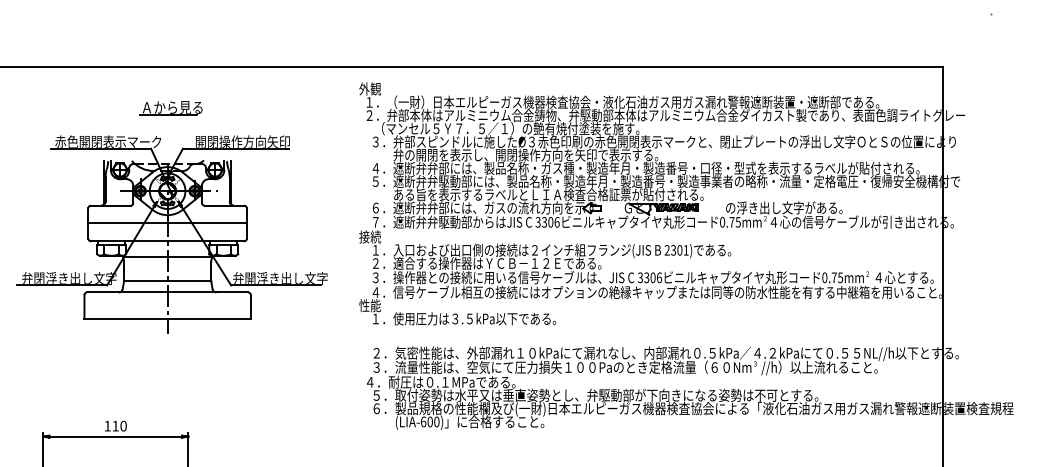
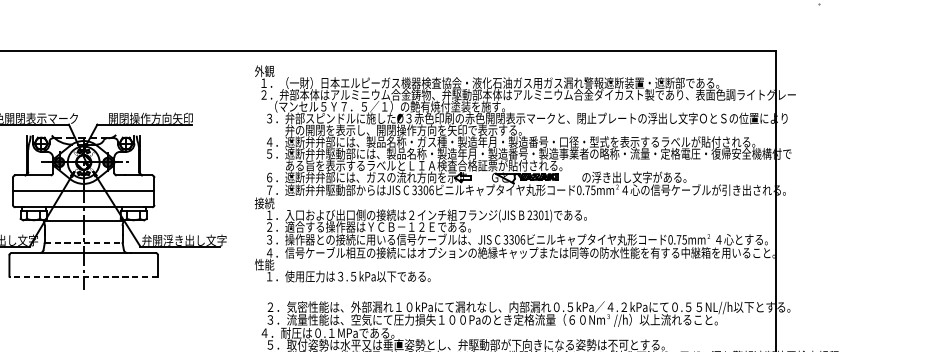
part: (170, 108) -> (86, 88), removed
line: (167, 281) -> (83, 243), solid -> dashed
line: (167, 318) -> (83, 276), solid -> dashed

